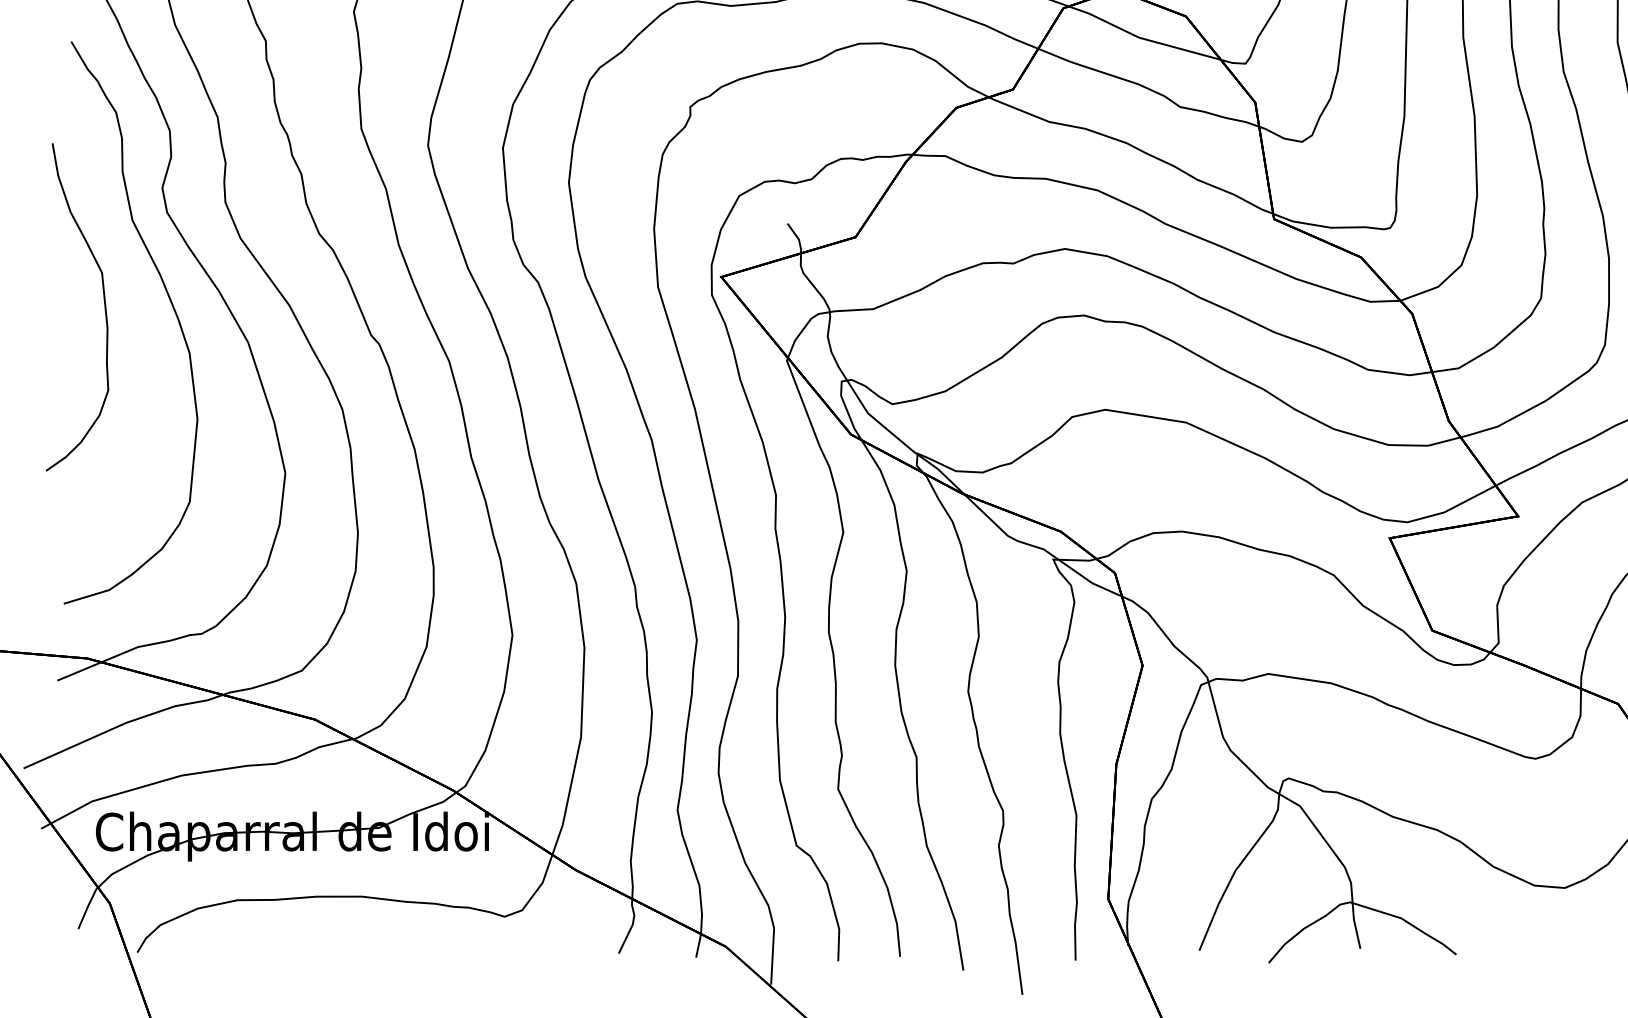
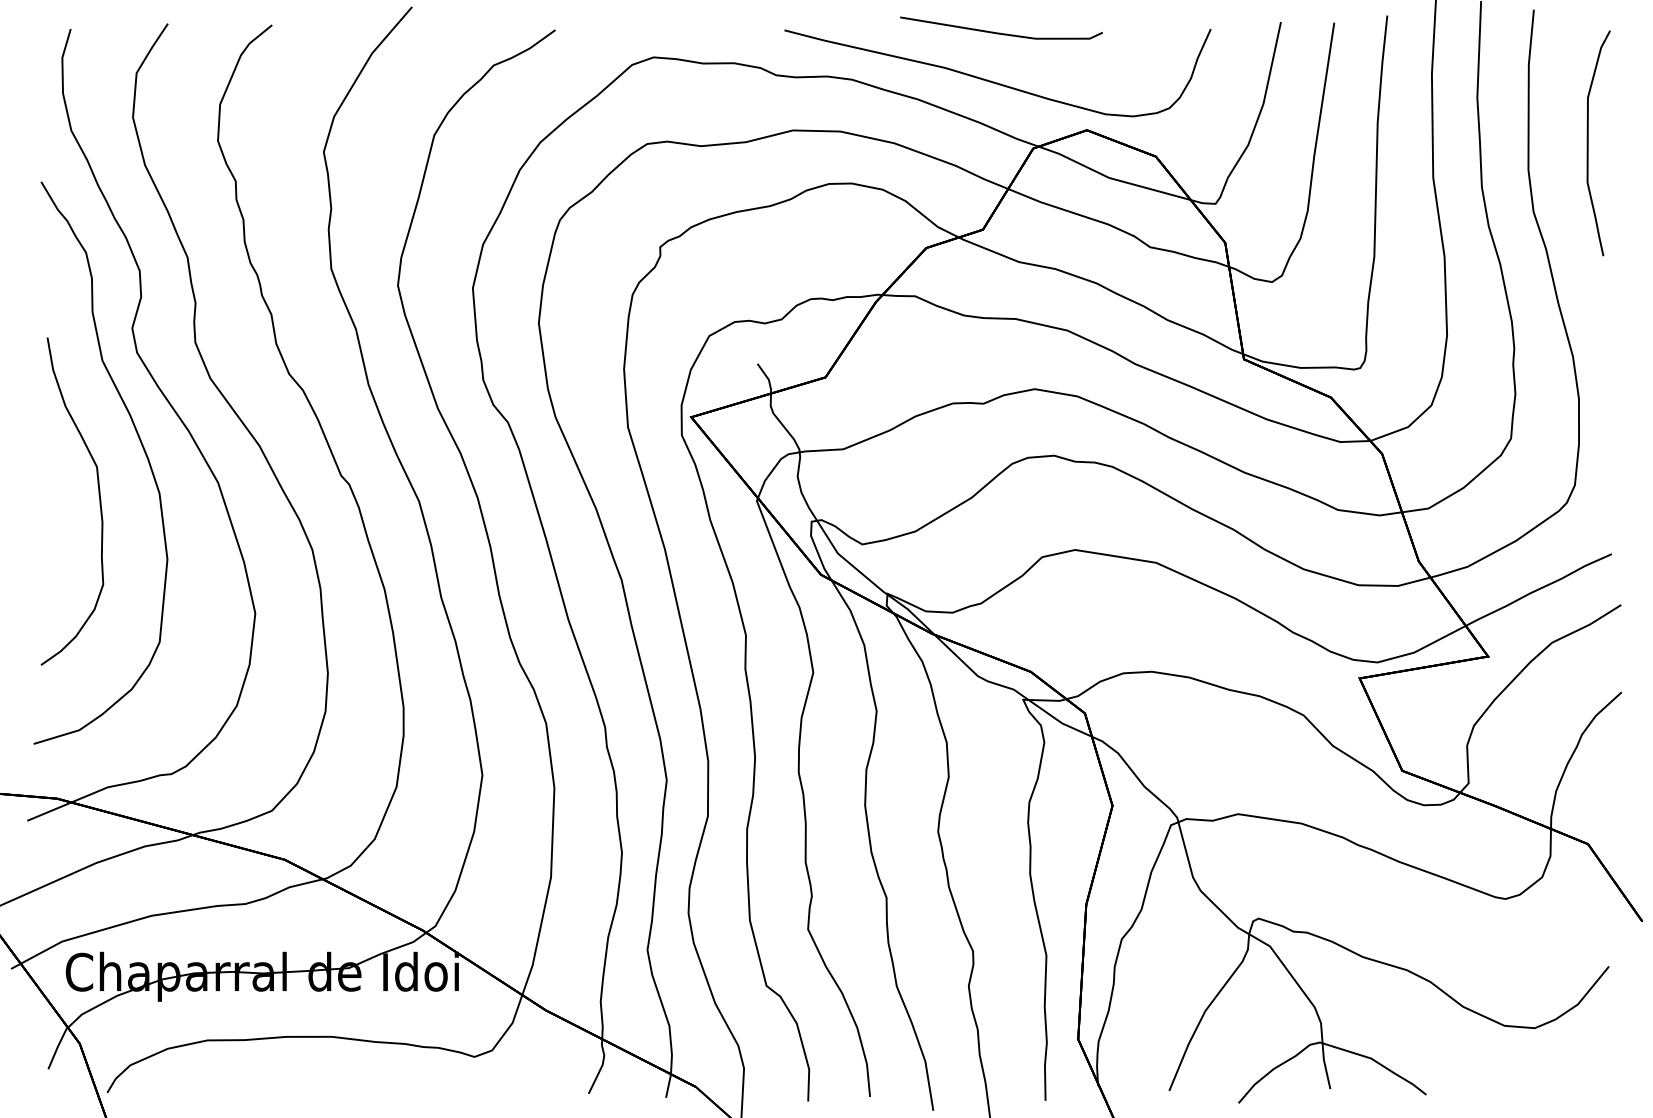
part: (103, 301) -> (98, 495), moved

